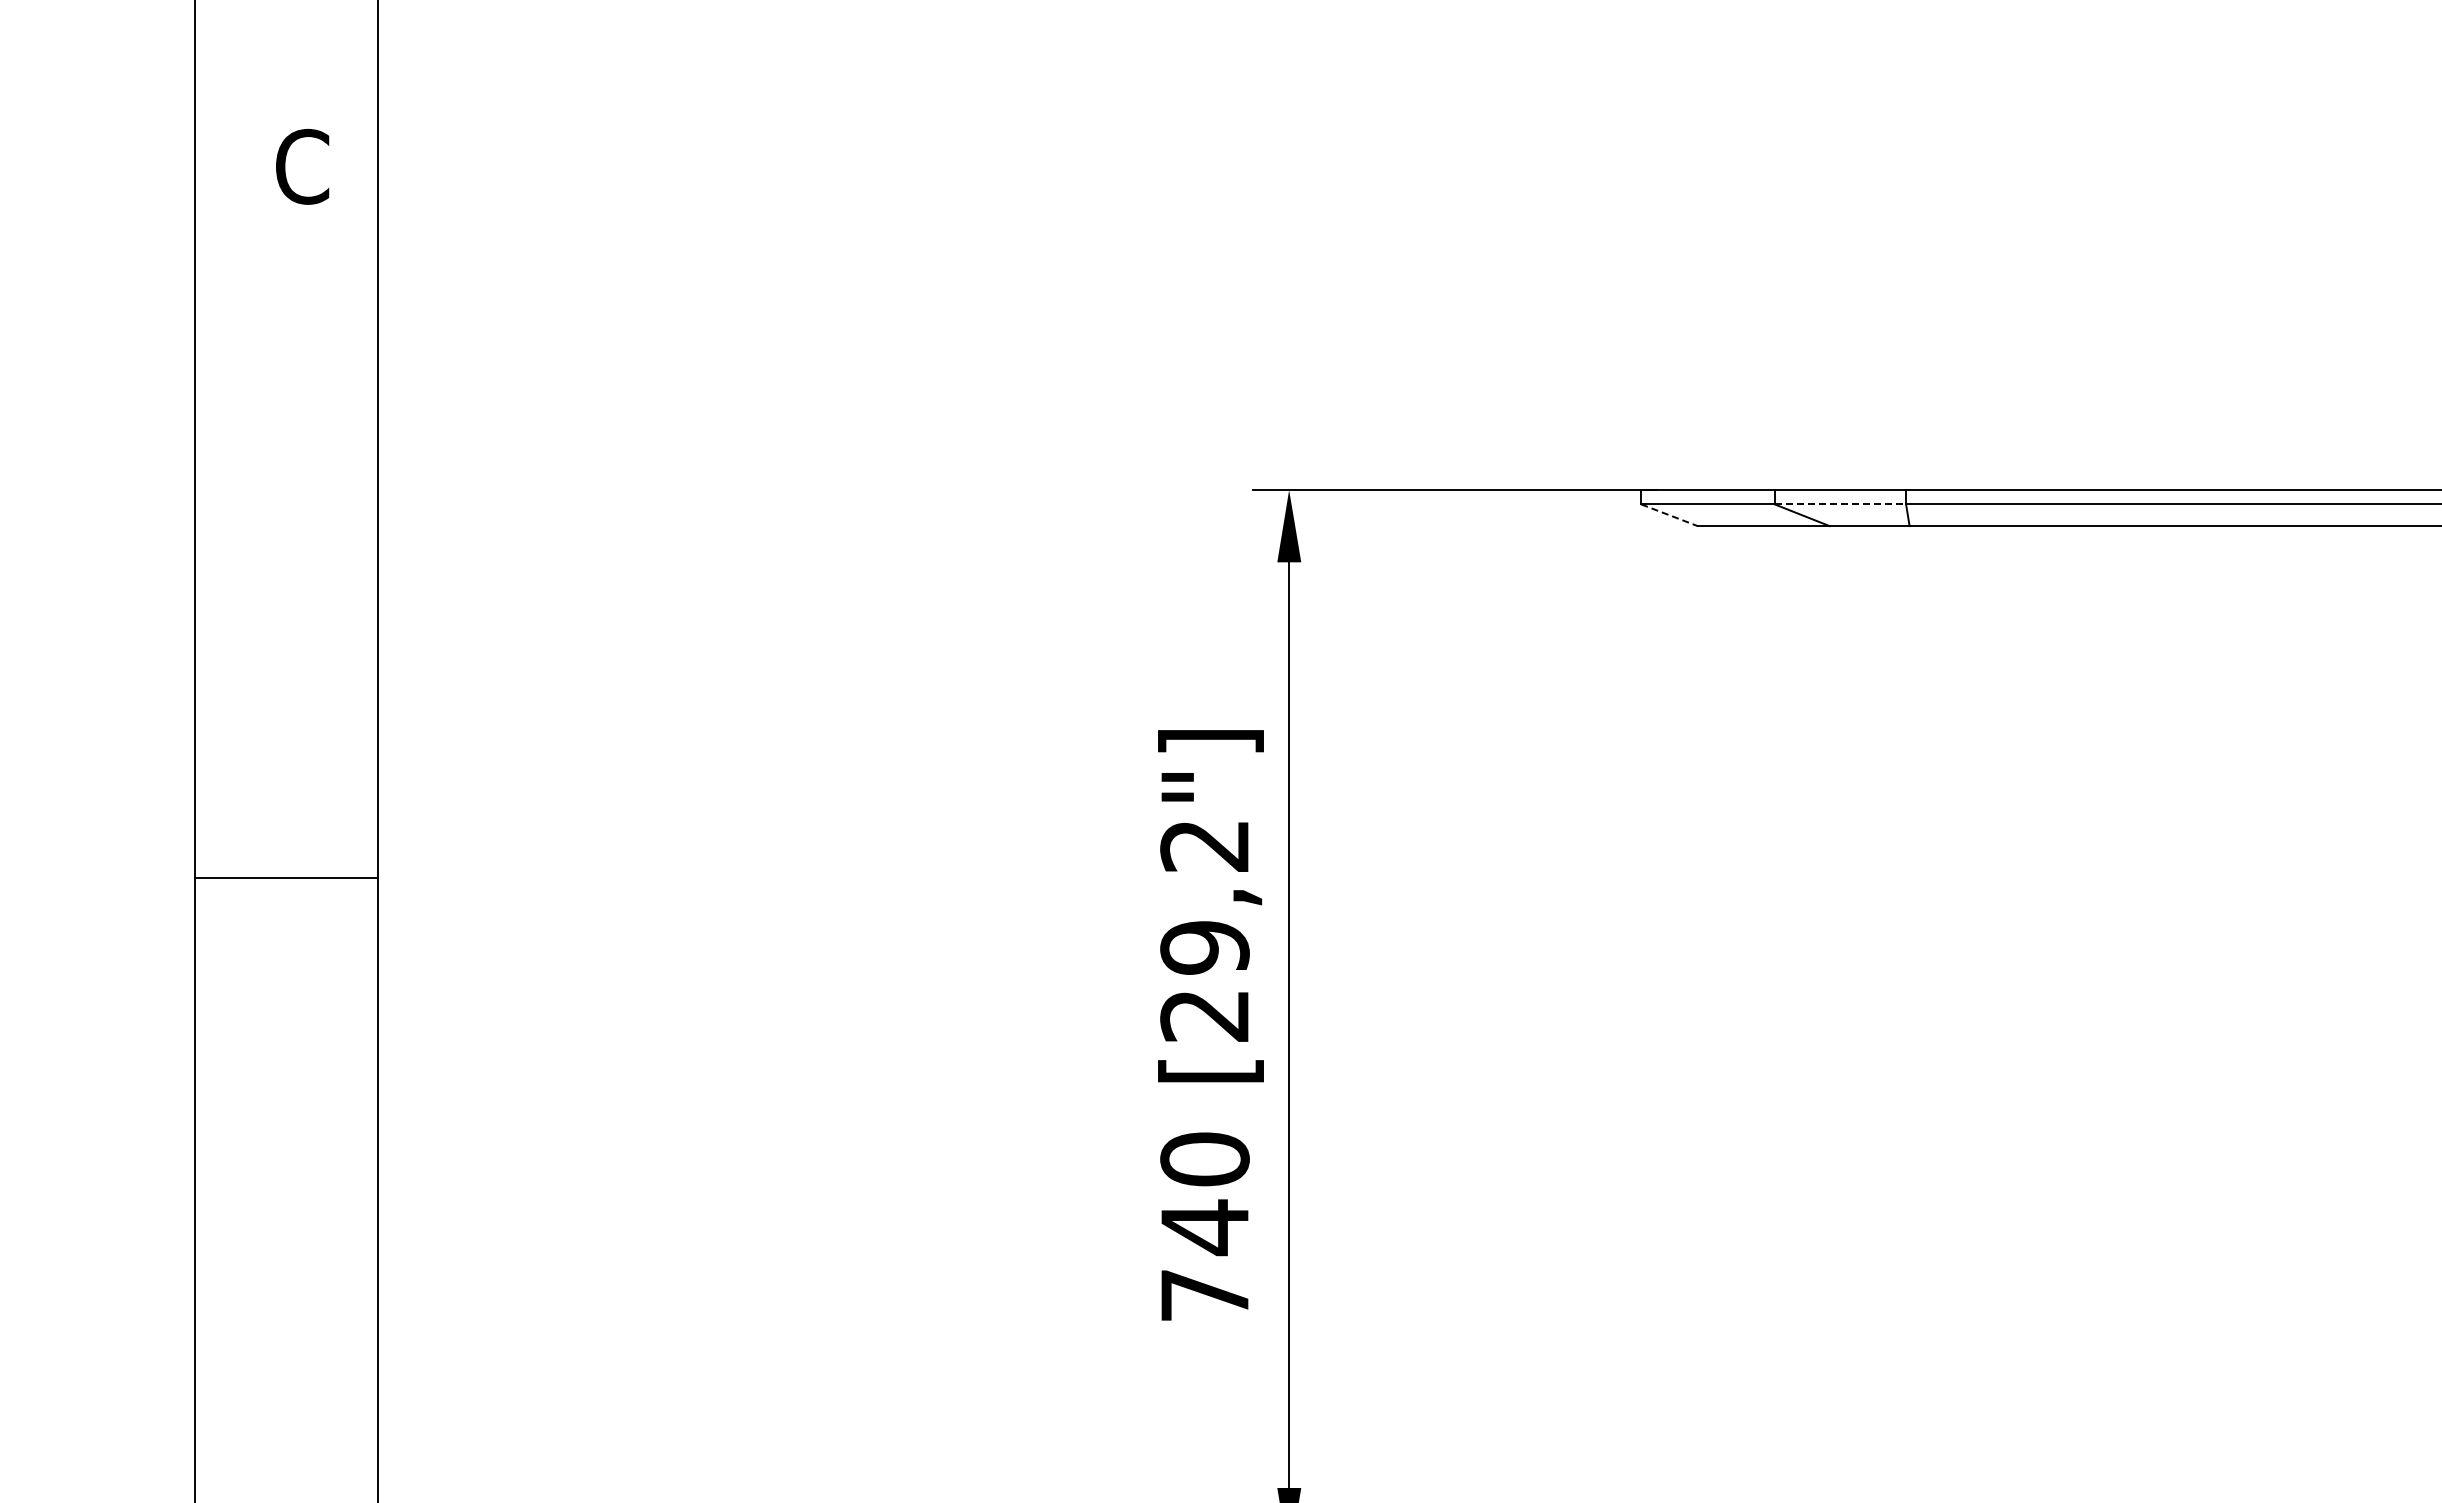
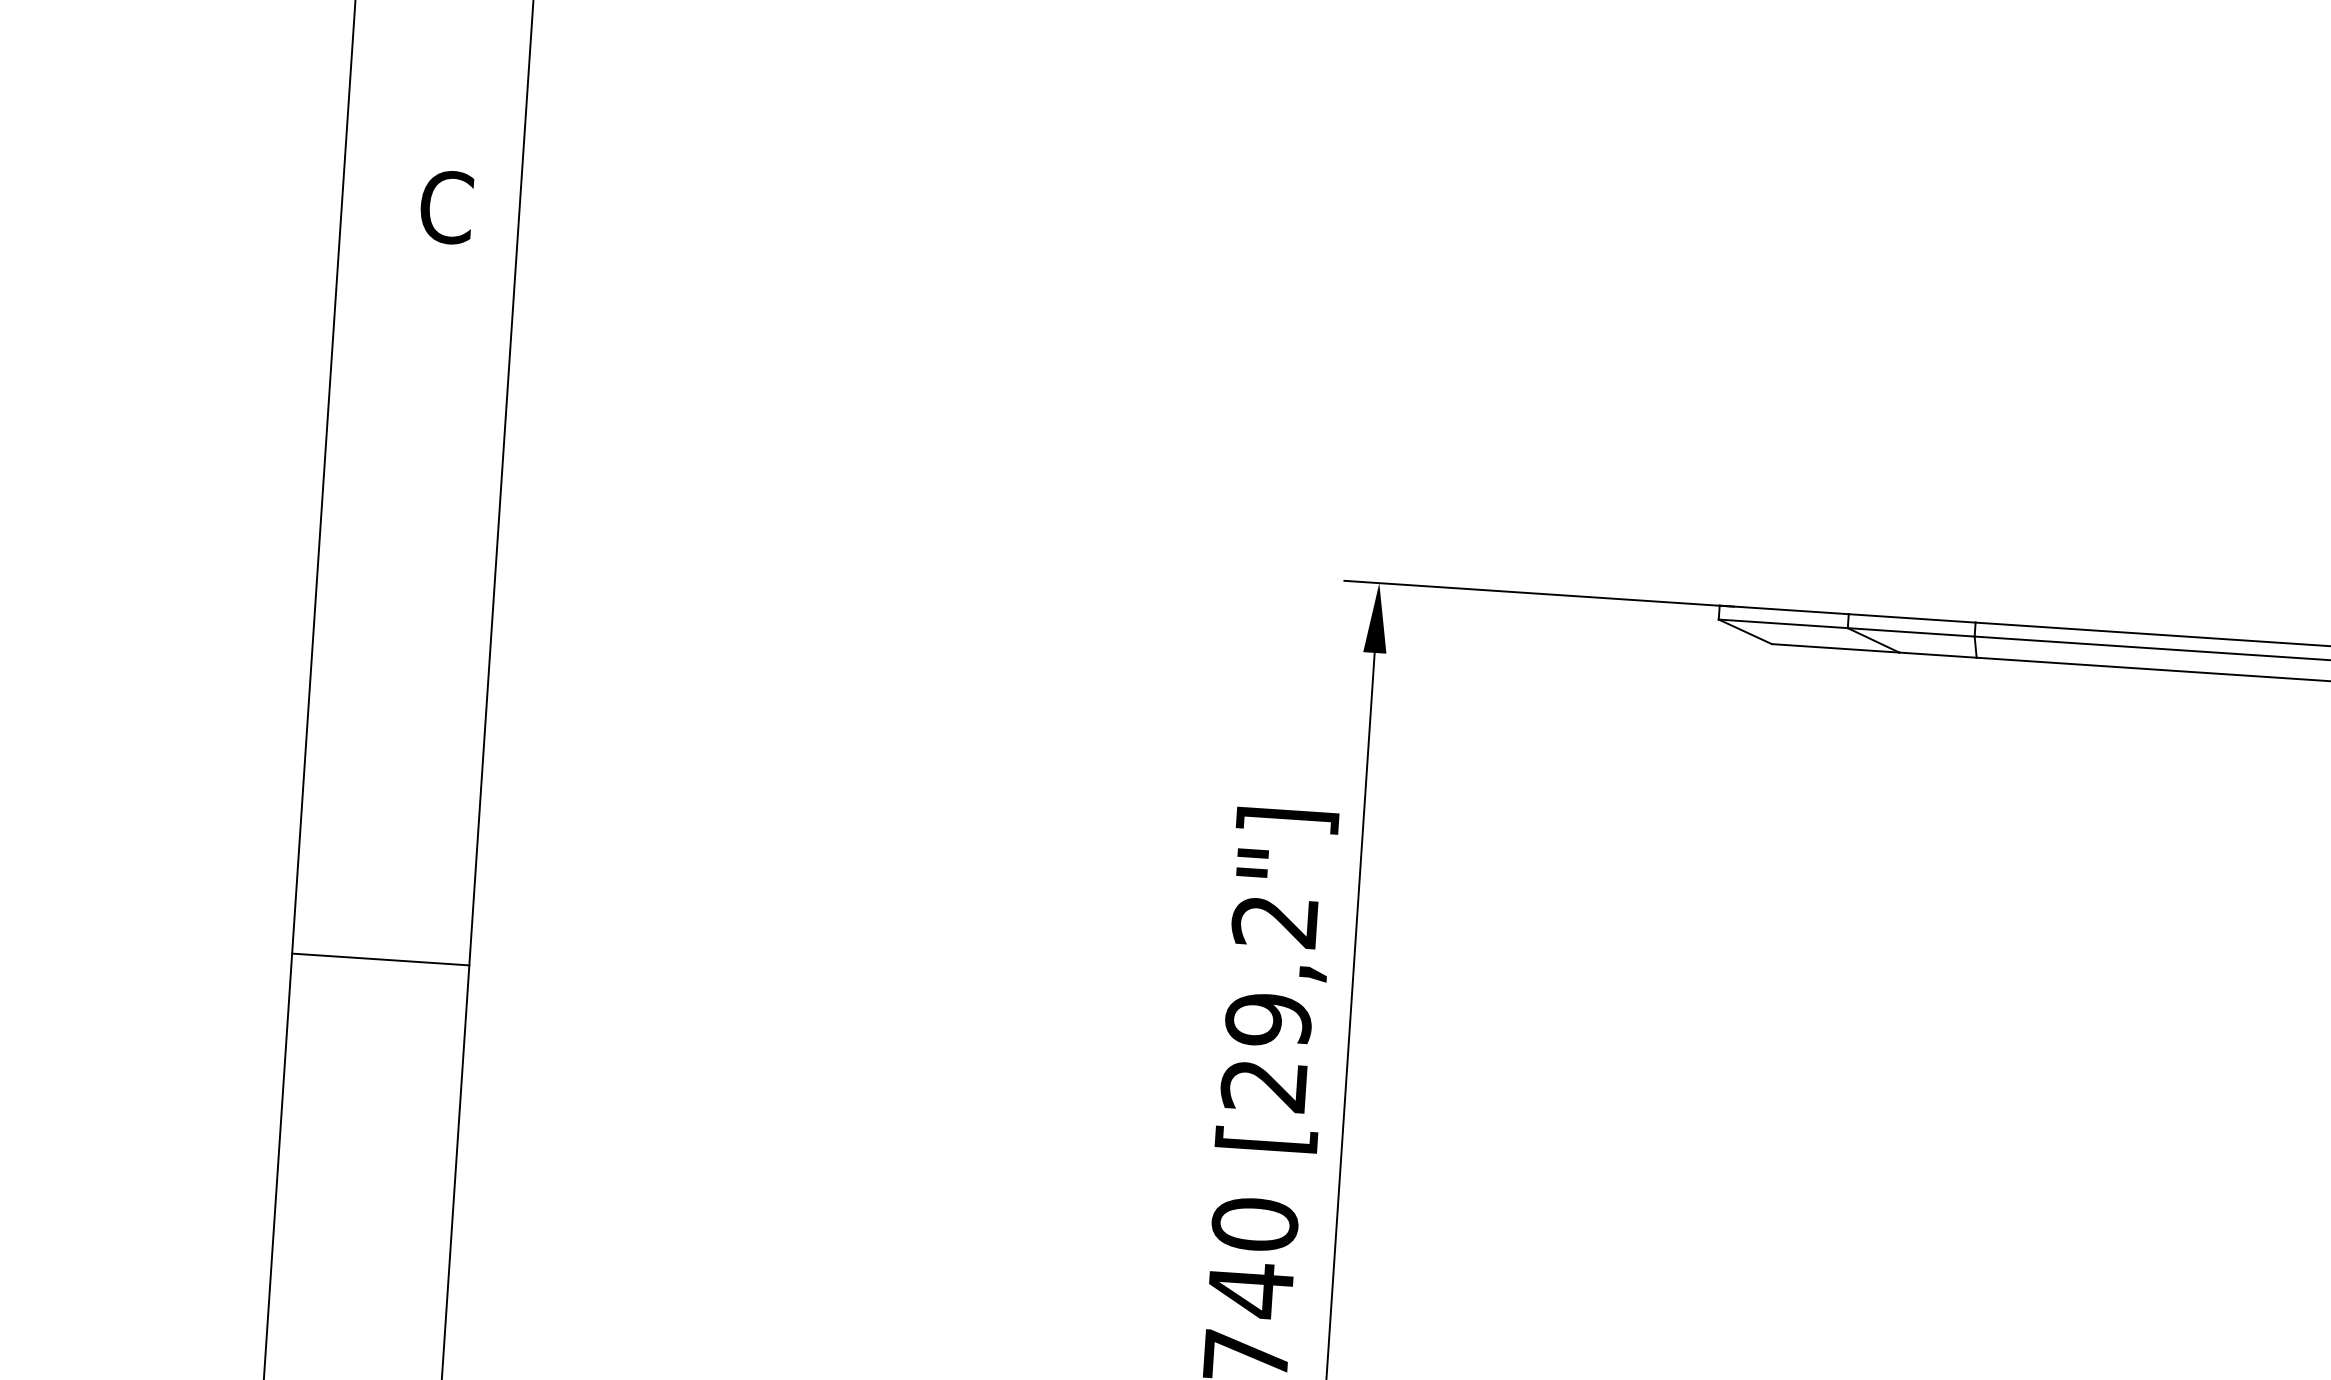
line: (1840, 504) -> (1911, 632), dashed -> solid
line: (1669, 515) -> (1745, 632), dashed -> solid
line: (285, 878) -> (380, 959), moved

